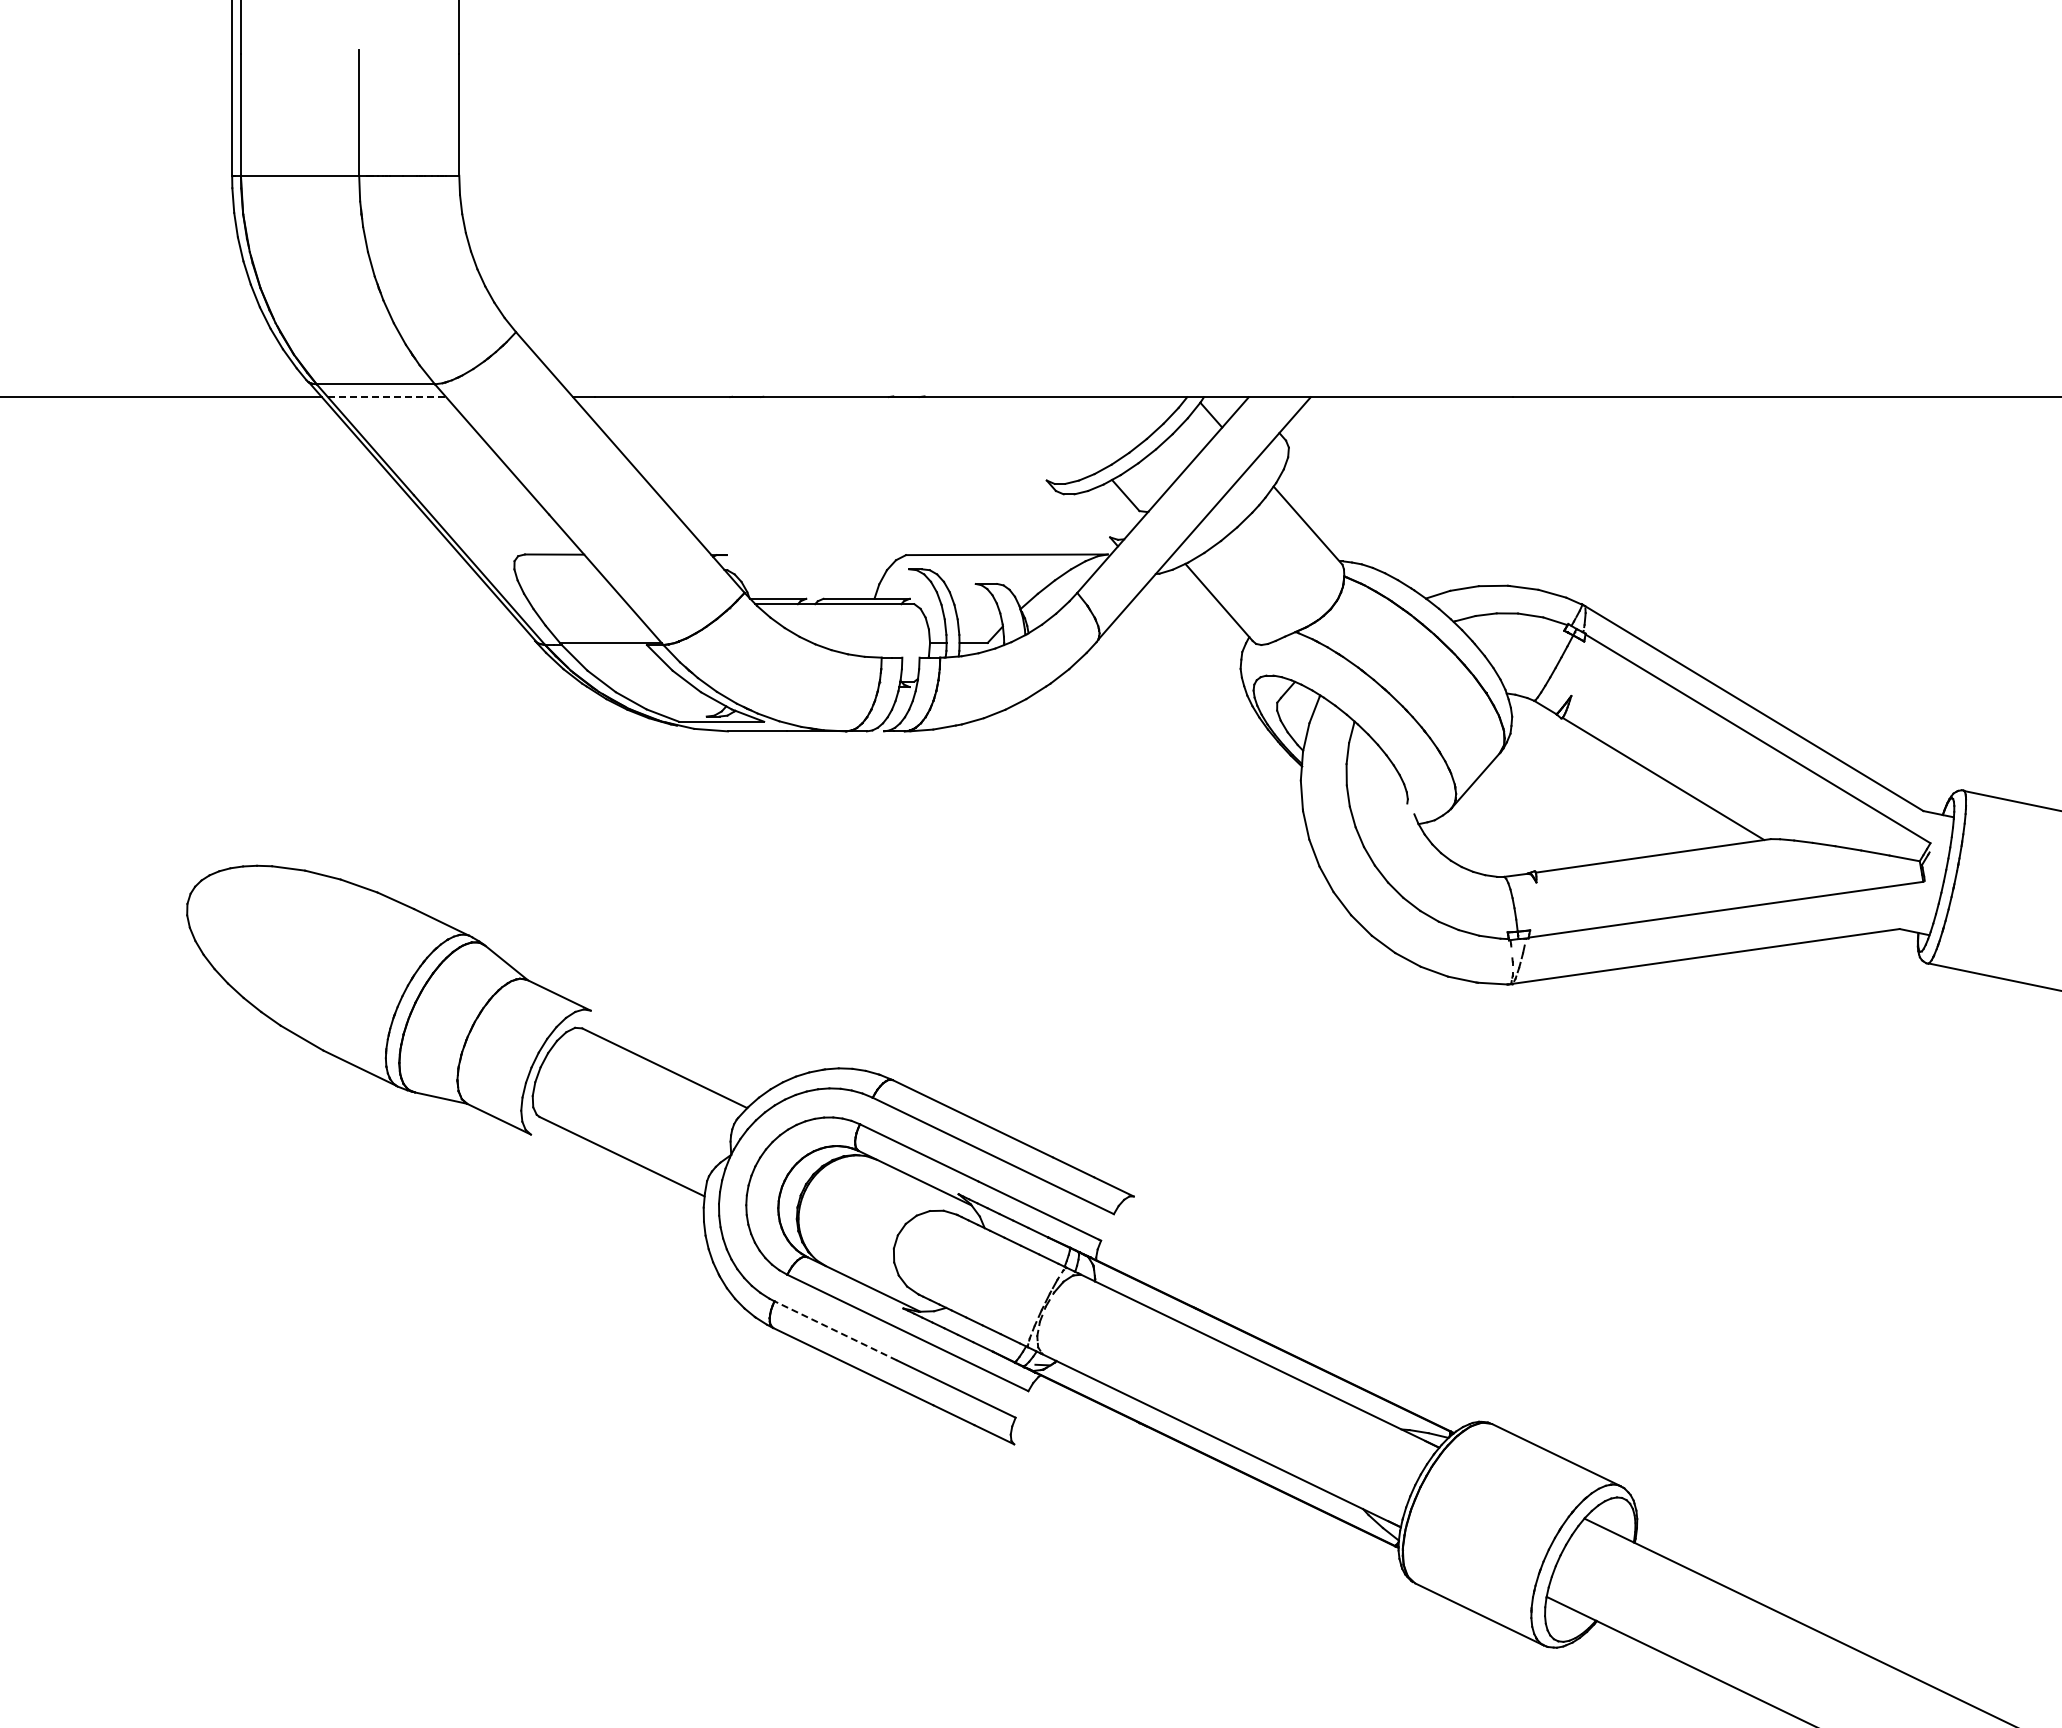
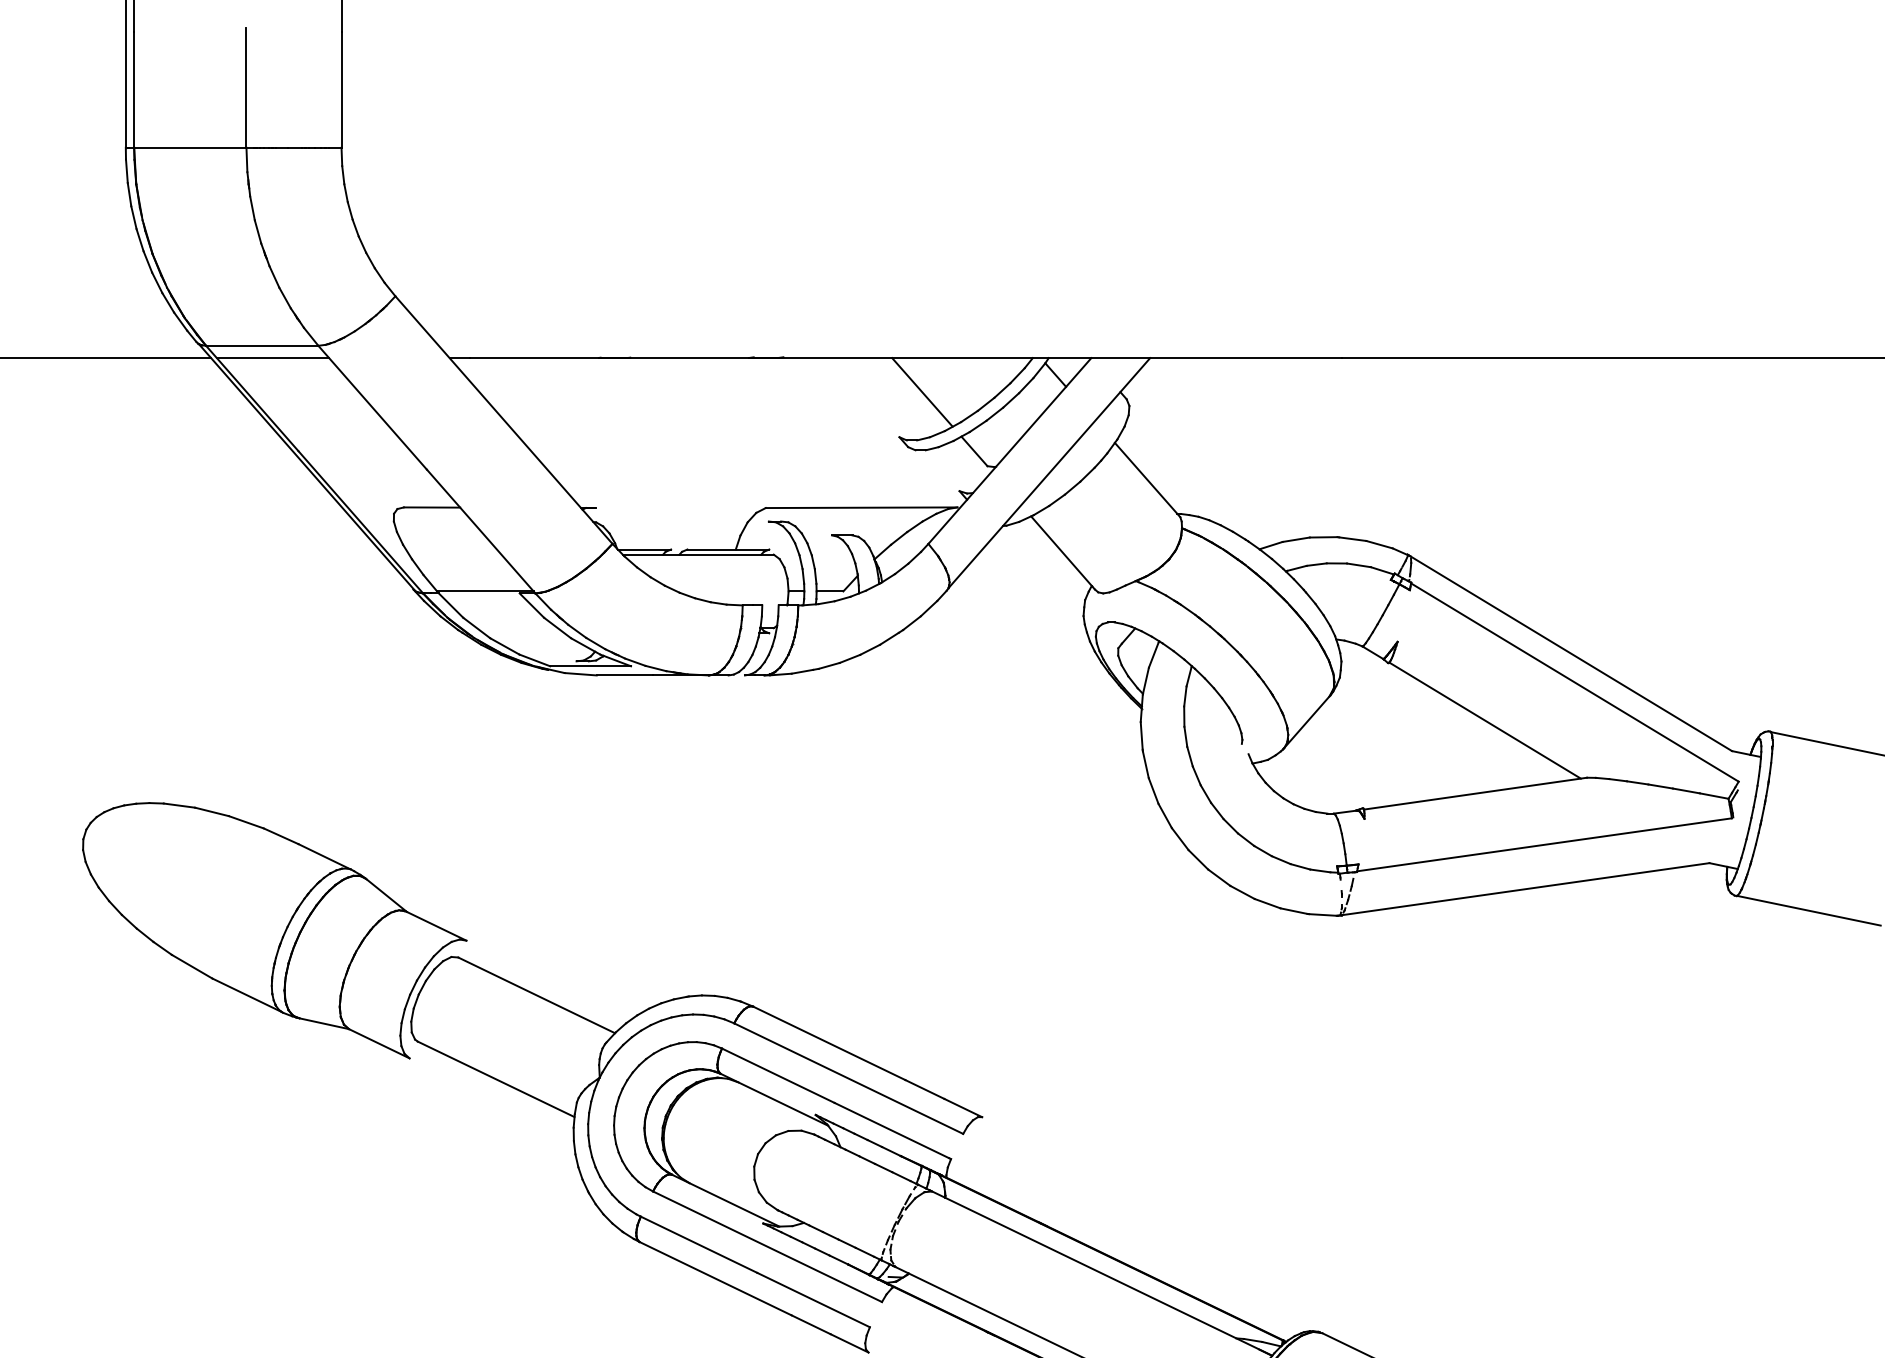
line: (387, 397) -> (273, 358), dashed -> solid
line: (1070, 433) -> (921, 392), added
line: (835, 1330) -> (698, 1244), dashed -> solid

